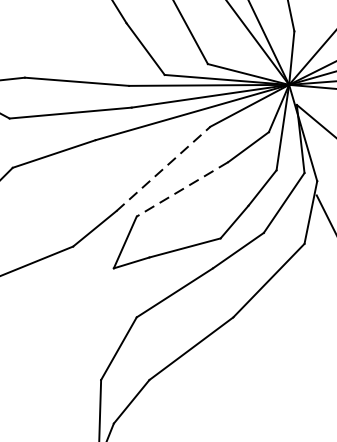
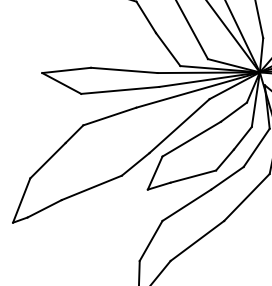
line: (163, 167) -> (179, 125), dashed -> solid
line: (182, 189) -> (191, 139), dashed -> solid

